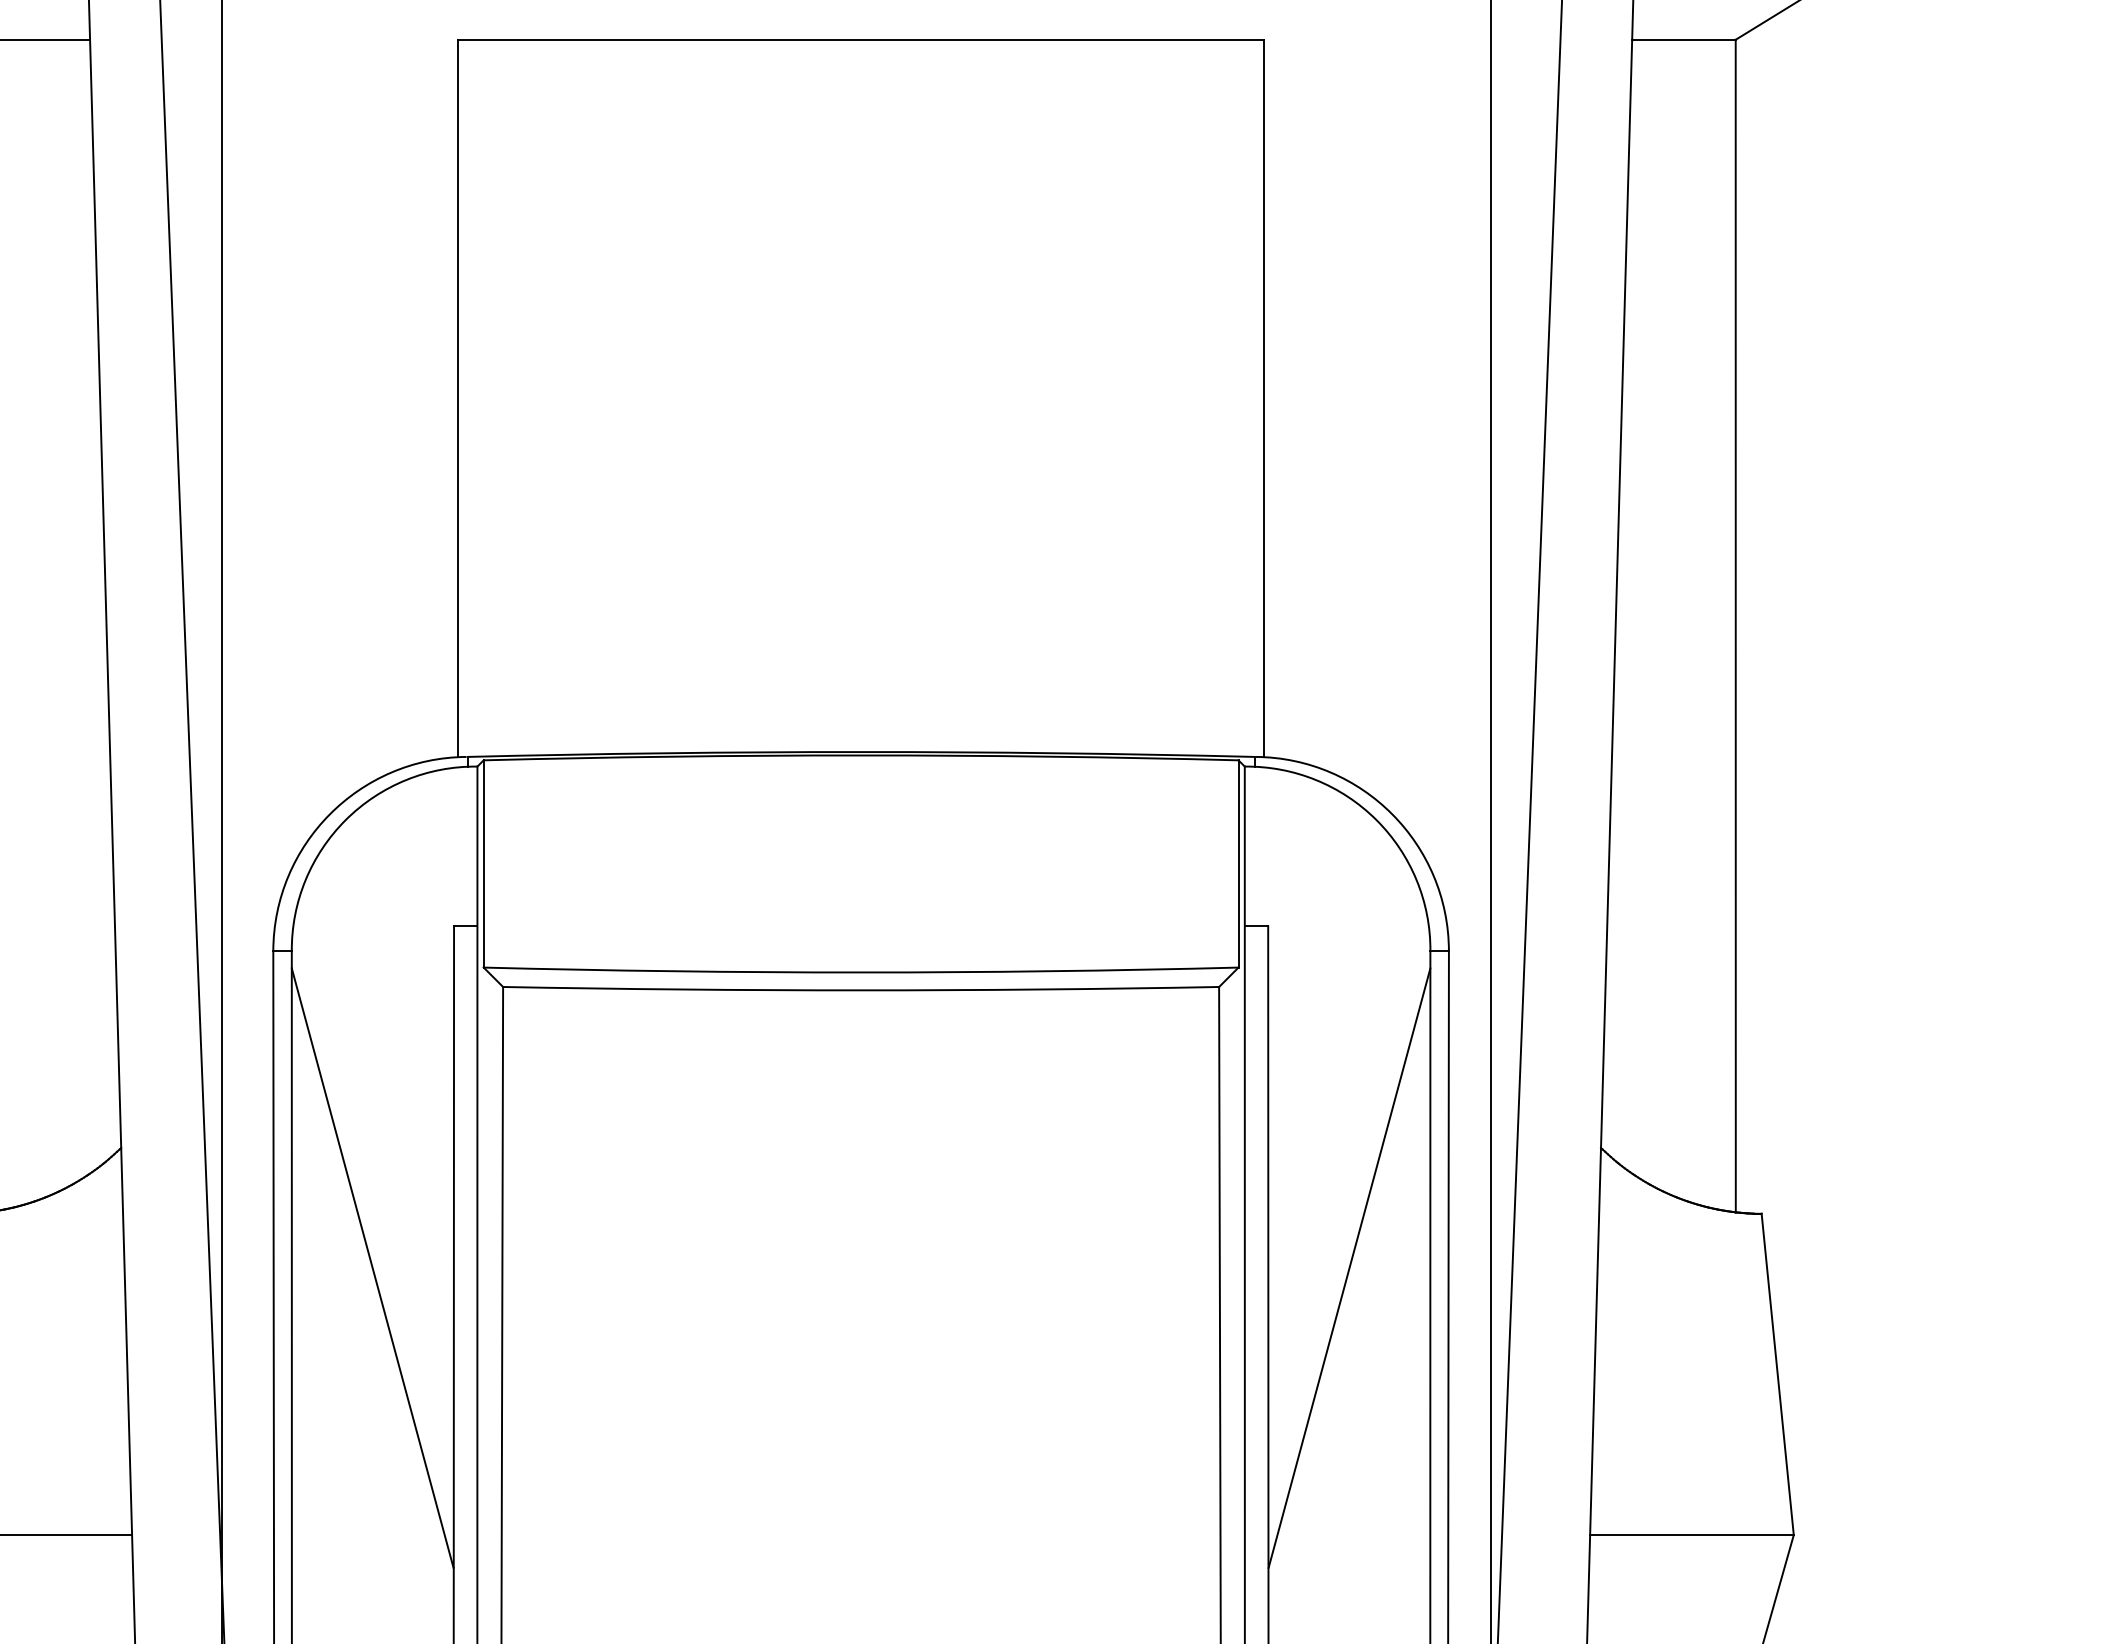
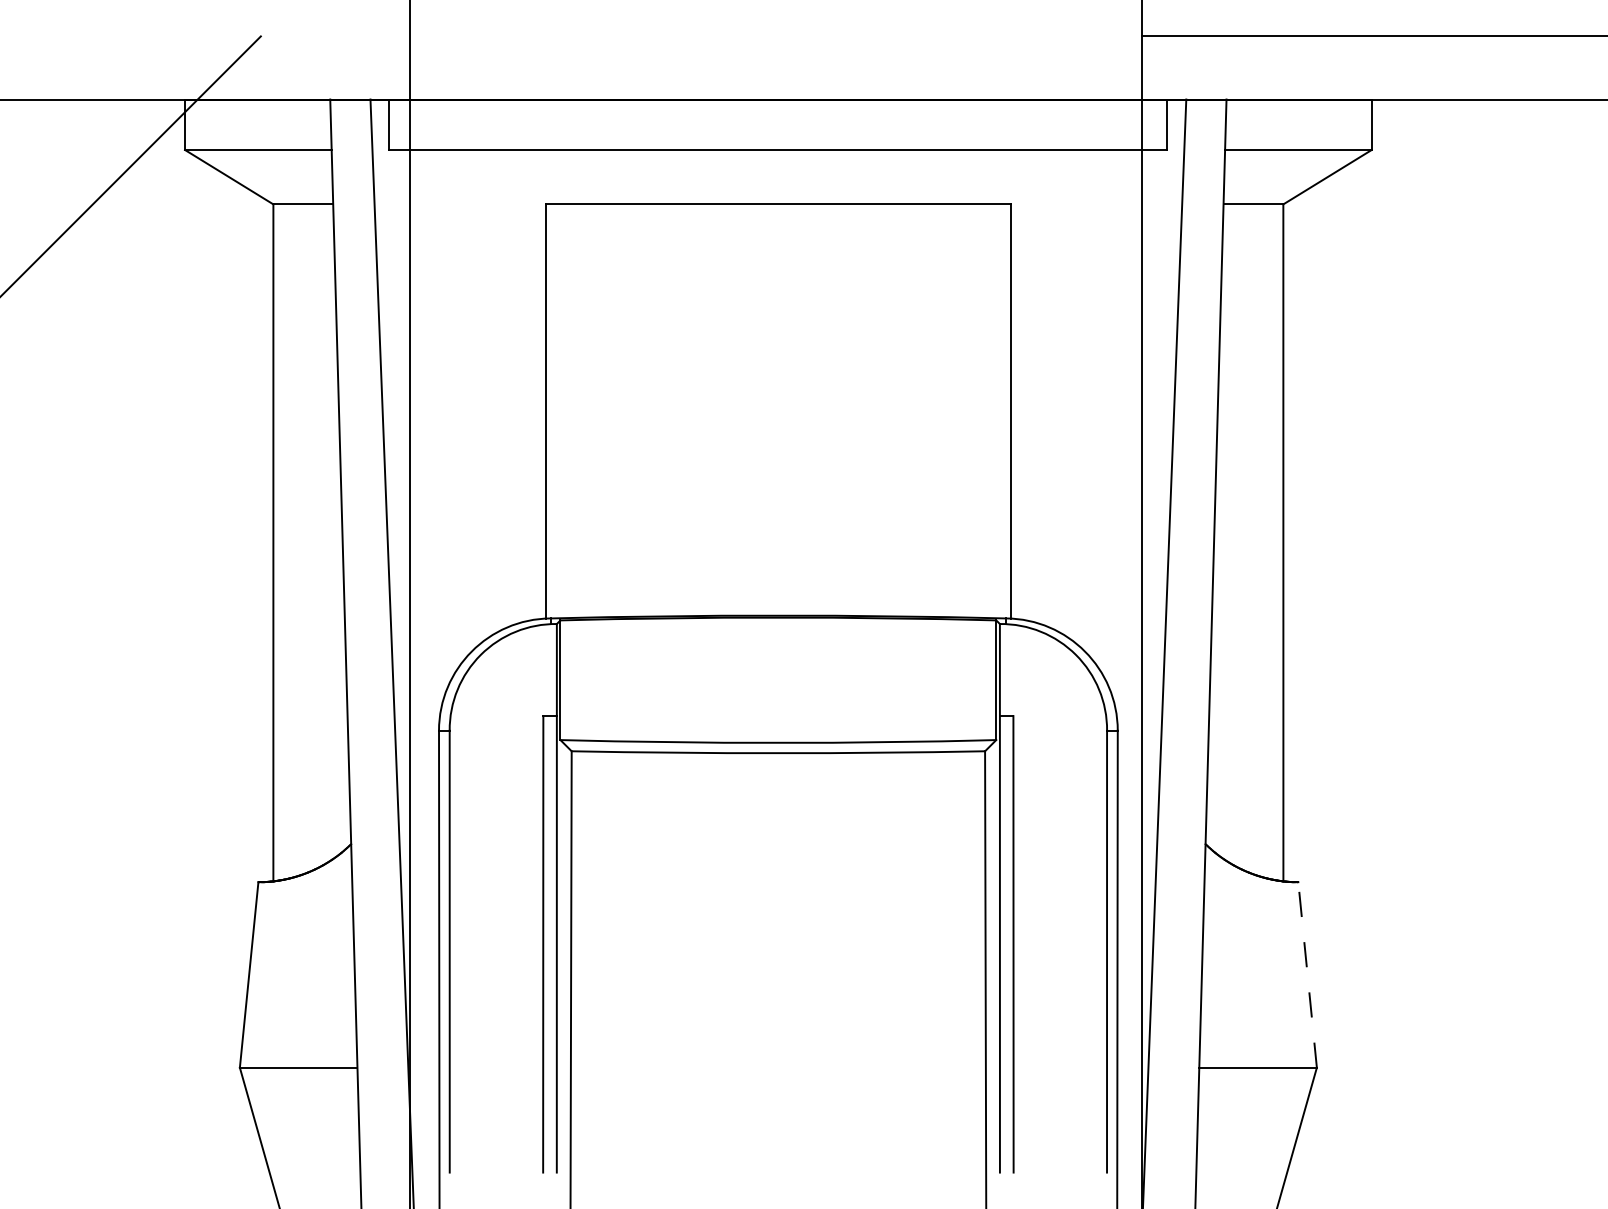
line: (372, 1267) -> (496, 913), removed
line: (1349, 1267) -> (1060, 913), removed
line: (1777, 1373) -> (1307, 974), solid -> dashed

